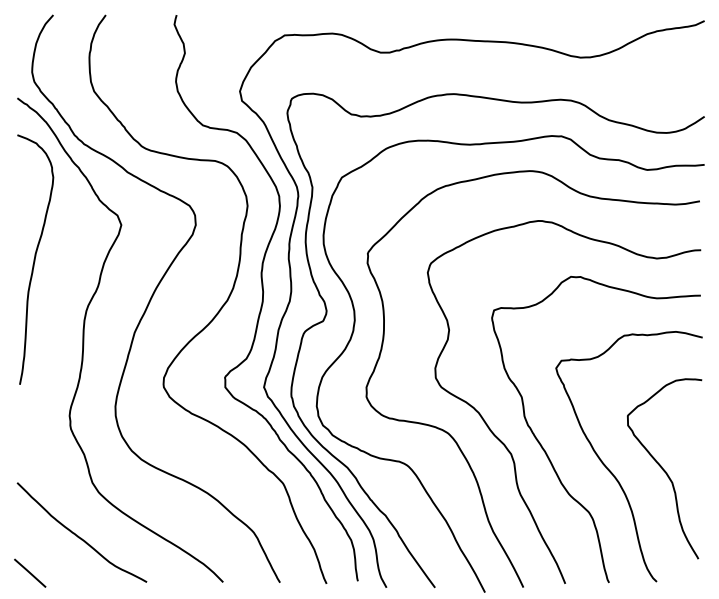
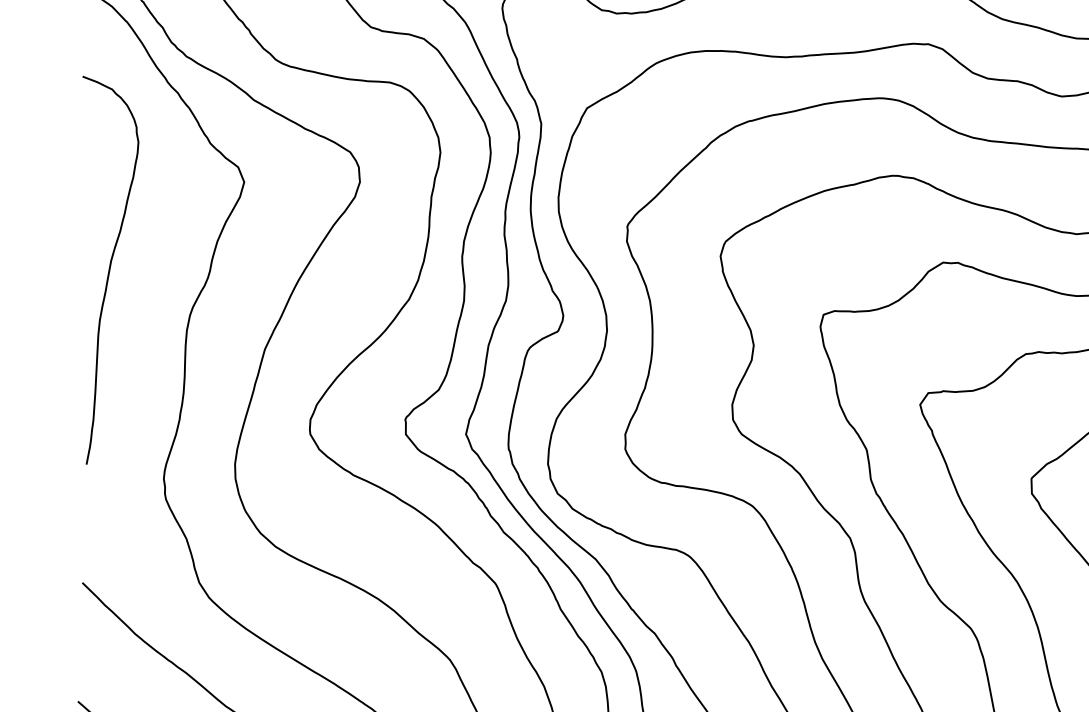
curve: (35, 259) -> (110, 269), moved

